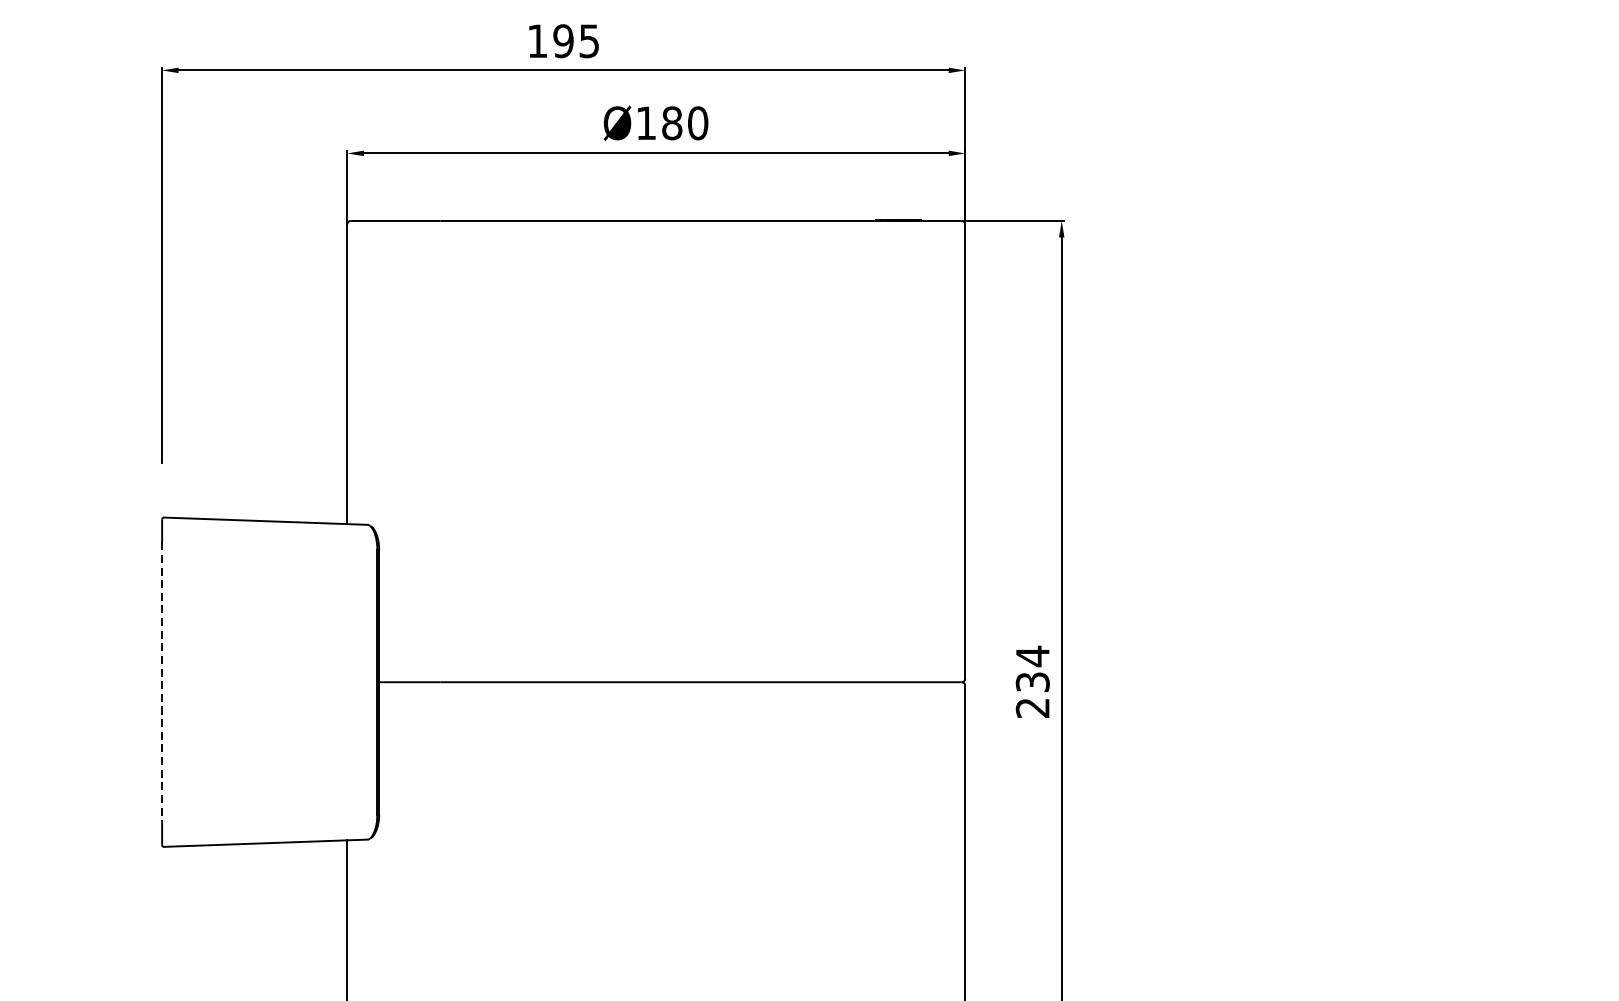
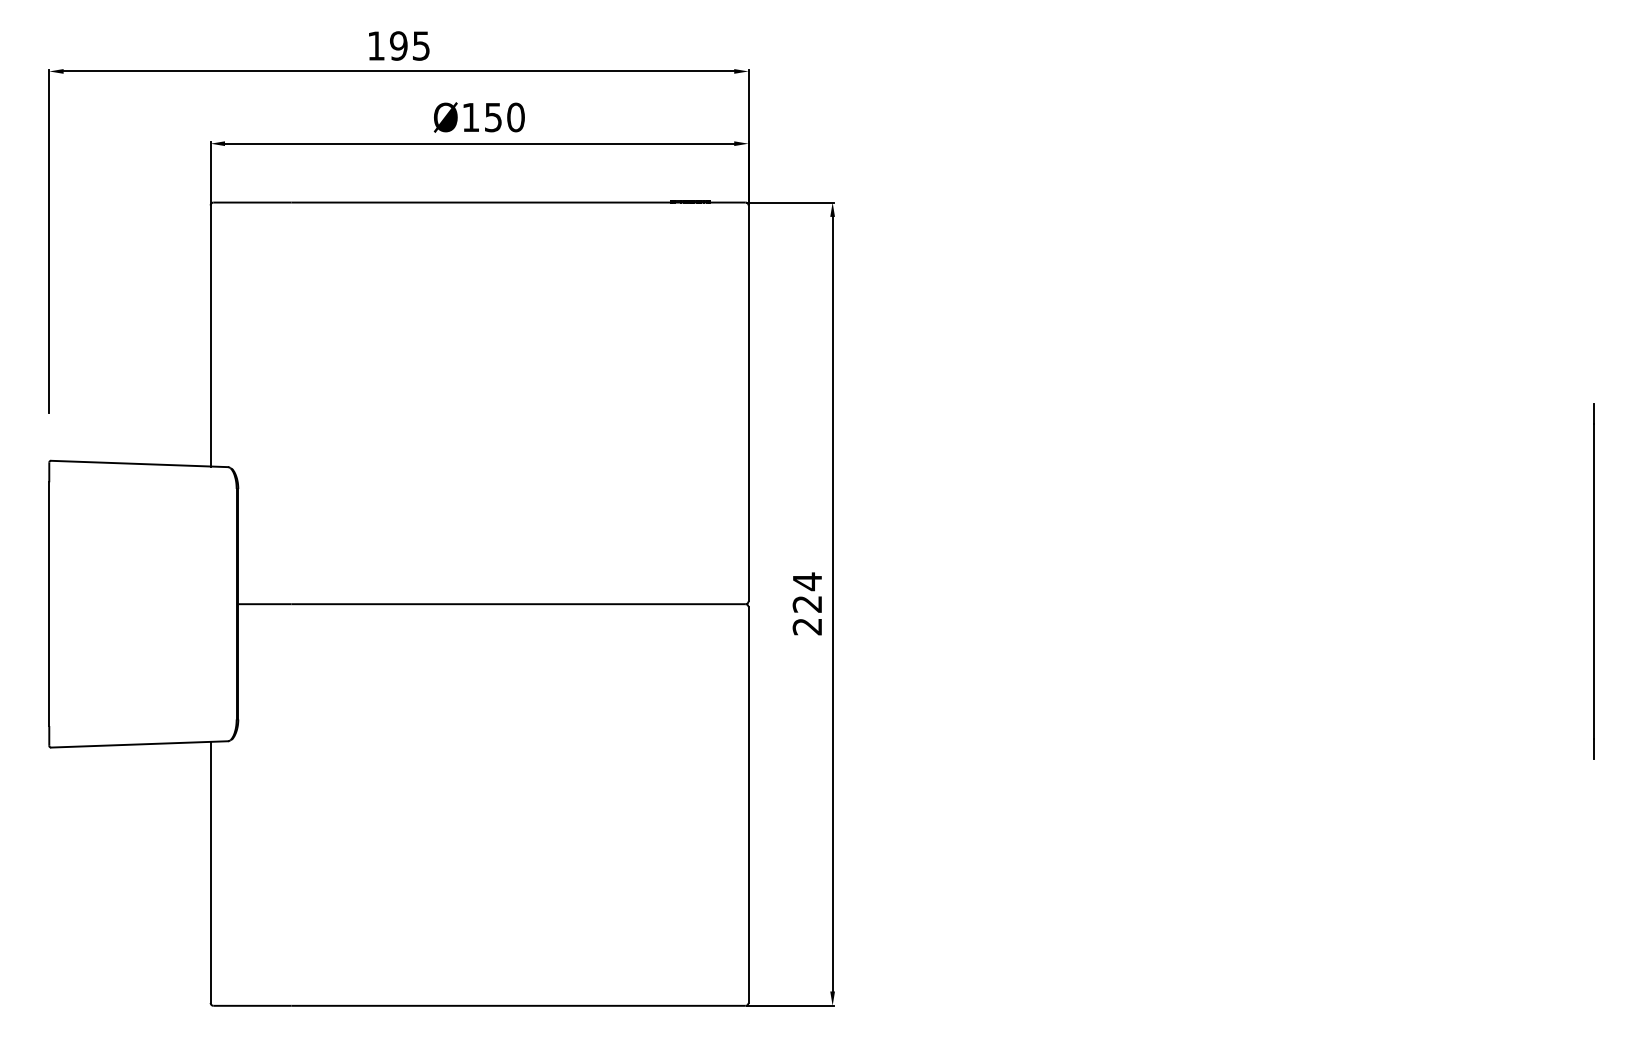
text: (672, 123) -> (493, 117), Ø180 -> Ø150
text: (1032, 681) -> (807, 603), 234 -> 224
line: (162, 682) -> (49, 604), dashed -> solid

